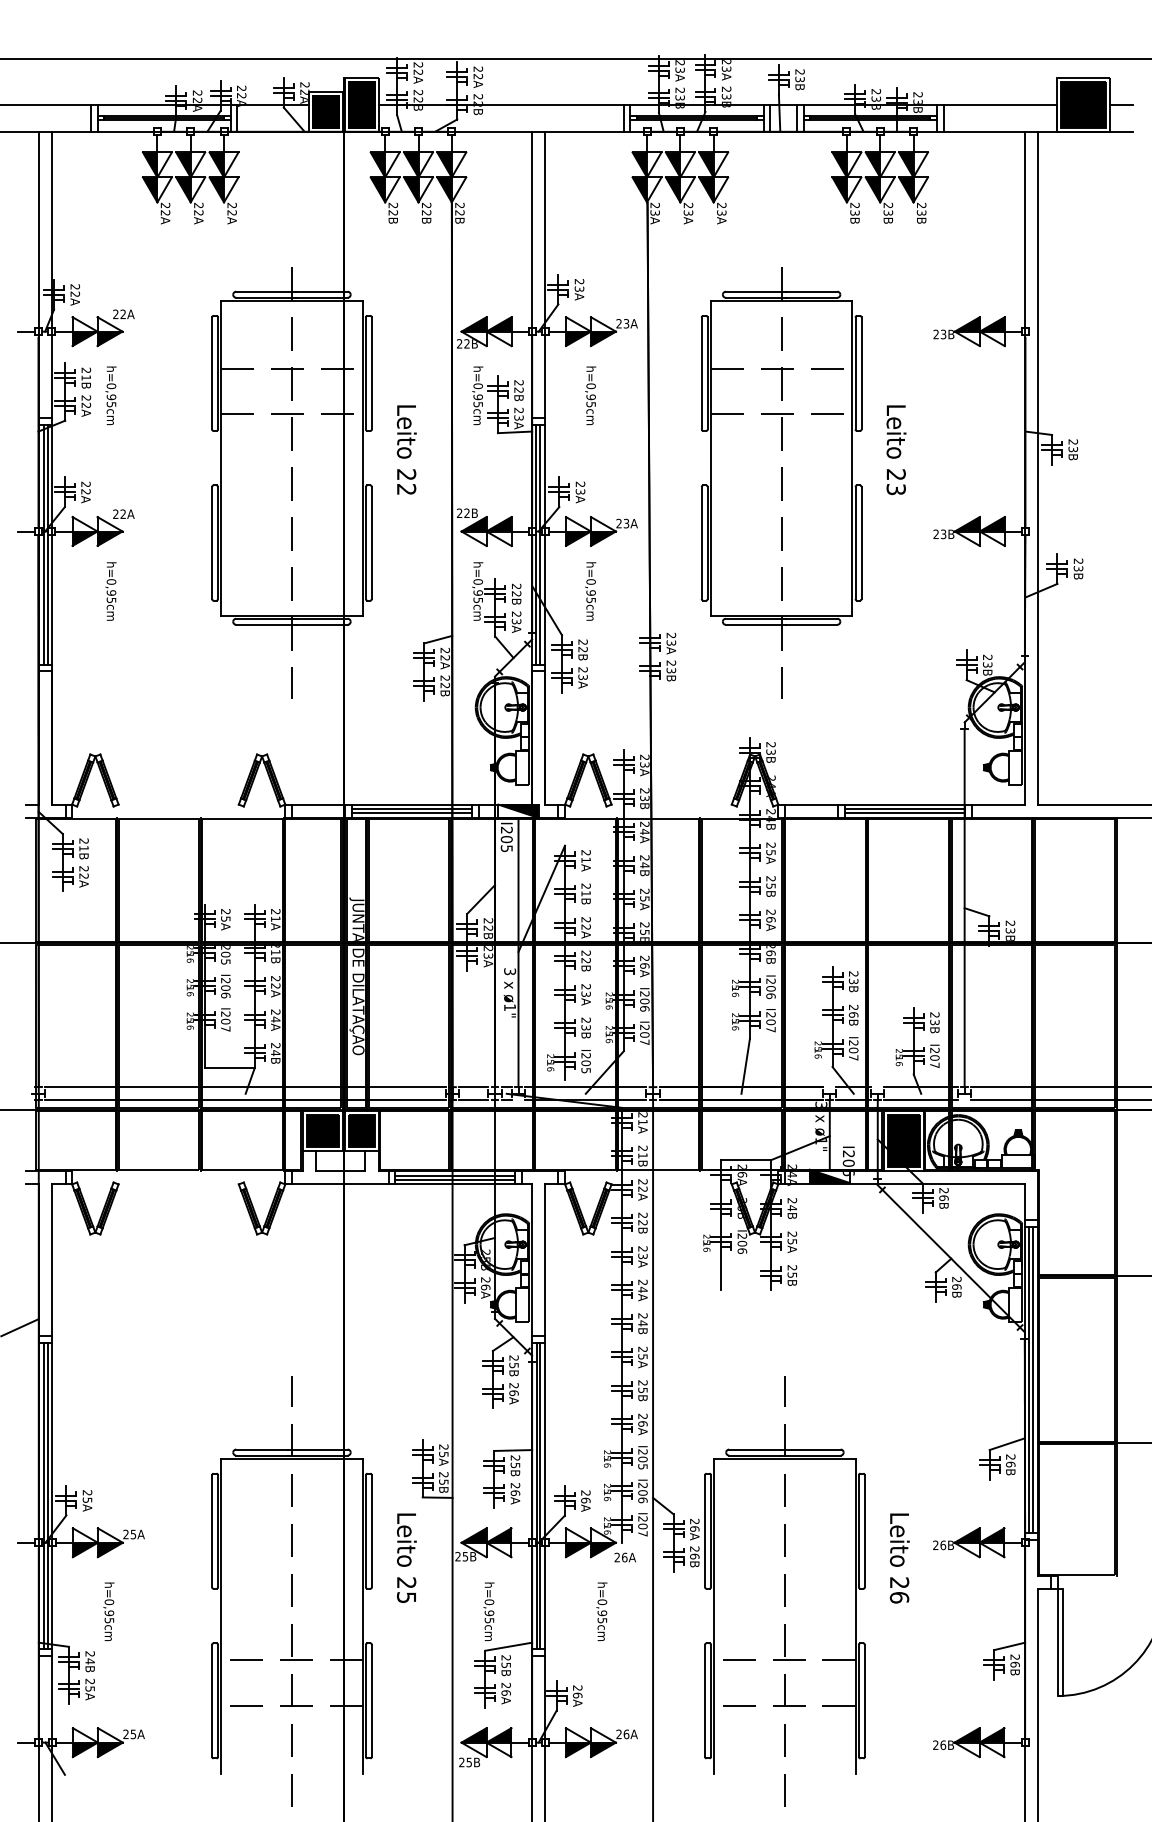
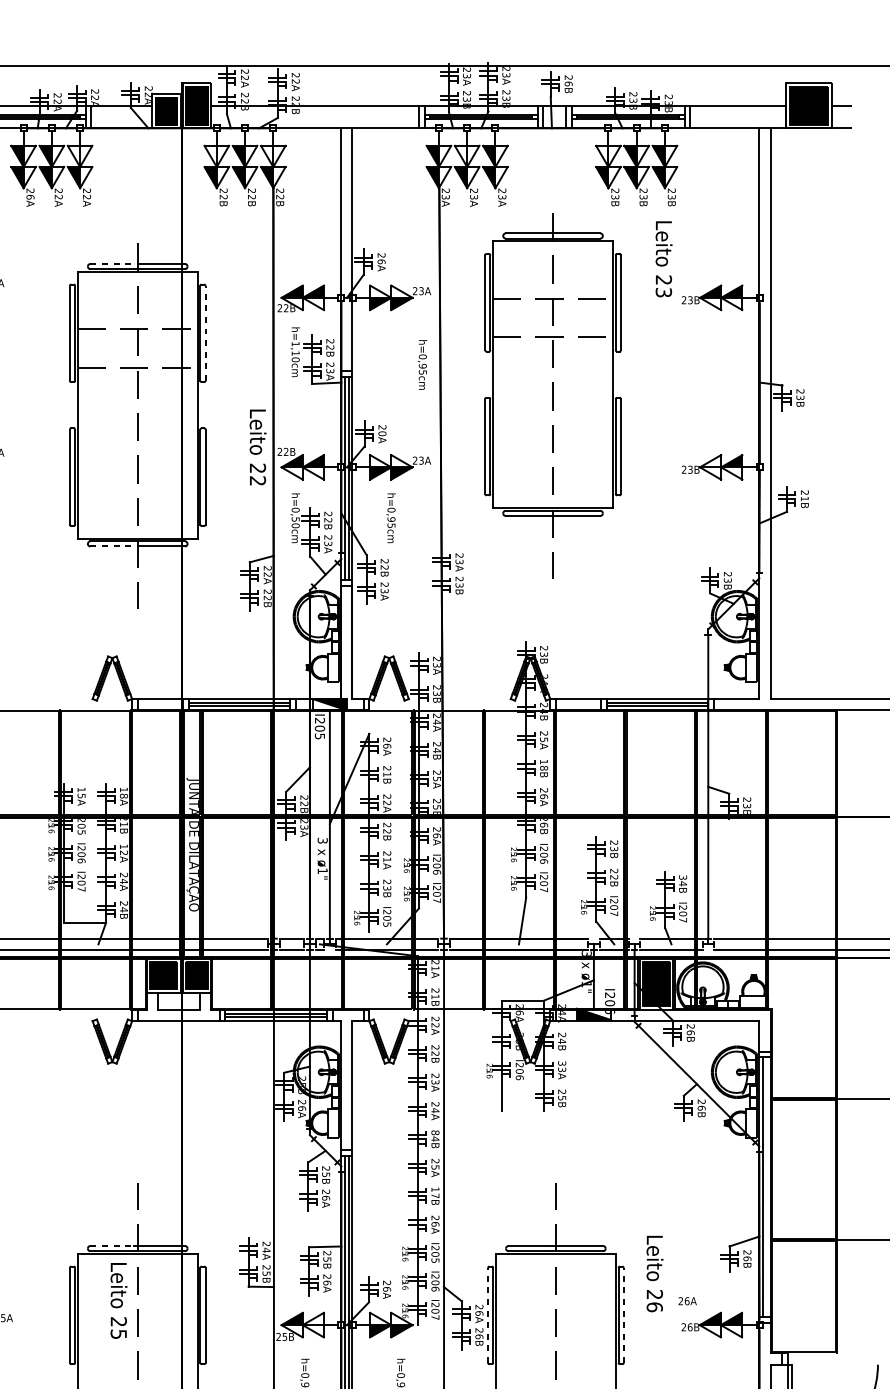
text: (799, 79) -> (568, 83), 23B -> 26B
fill: (216, 164) -> (73, 156), removed
fill: (377, 164) -> (210, 156), removed
fill: (444, 164) -> (267, 156), removed
fill: (672, 164) -> (460, 156), removed
fill: (839, 164) -> (602, 156), removed
text: (165, 212) -> (30, 196), 22A -> 26A
text: (579, 289) -> (381, 262), 23A -> 26A
line: (266, 291) -> (116, 263), solid -> dashed
line: (371, 373) -> (205, 333), solid -> dashed
text: (477, 395) -> (295, 352), h=0,95cm -> h=1,10cm
text: (590, 395) -> (422, 364), moved
text: (406, 449) -> (257, 447), moved
text: (896, 450) -> (664, 259), moved
part: (781, 482) -> (552, 395), moved
text: (580, 491) -> (382, 433), 23A -> 20A
fill: (966, 524) -> (709, 461), removed
text: (1078, 568) -> (804, 498), 23B -> 21B
text: (478, 596) -> (295, 522), h=0,95cm -> h=0,50cm
line: (266, 624) -> (116, 546), solid -> dashed
text: (585, 860) -> (386, 746), 21A -> 26A
text: (770, 882) -> (543, 765), 25B -> 18B
text: (225, 911) -> (81, 789), 25A -> 15A
text: (275, 915) -> (123, 793), 21A -> 18A
text: (275, 978) -> (123, 846), 22A -> 12A
text: (585, 993) -> (386, 859), 23A -> 21A
text: (853, 1014) -> (614, 877), 26B -> 22B
text: (934, 1018) -> (682, 880), 23B -> 34B
text: (792, 1237) -> (562, 1066), 25A -> 33A
text: (642, 1315) -> (435, 1132), 24B -> 84B
line: (1033, 1380) -> (766, 1187), removed
text: (642, 1386) -> (435, 1192), 25B -> 17B
line: (261, 1449) -> (111, 1246), solid -> dashed
text: (443, 1454) -> (266, 1250), 25A -> 24A
line: (705, 1530) -> (488, 1314), solid -> dashed
line: (864, 1530) -> (623, 1314), solid -> dashed
fill: (498, 1535) -> (312, 1318), removed
text: (406, 1557) -> (118, 1300), moved
text: (624, 1557) -> (686, 1301), moved
text: (899, 1558) -> (654, 1274), moved

